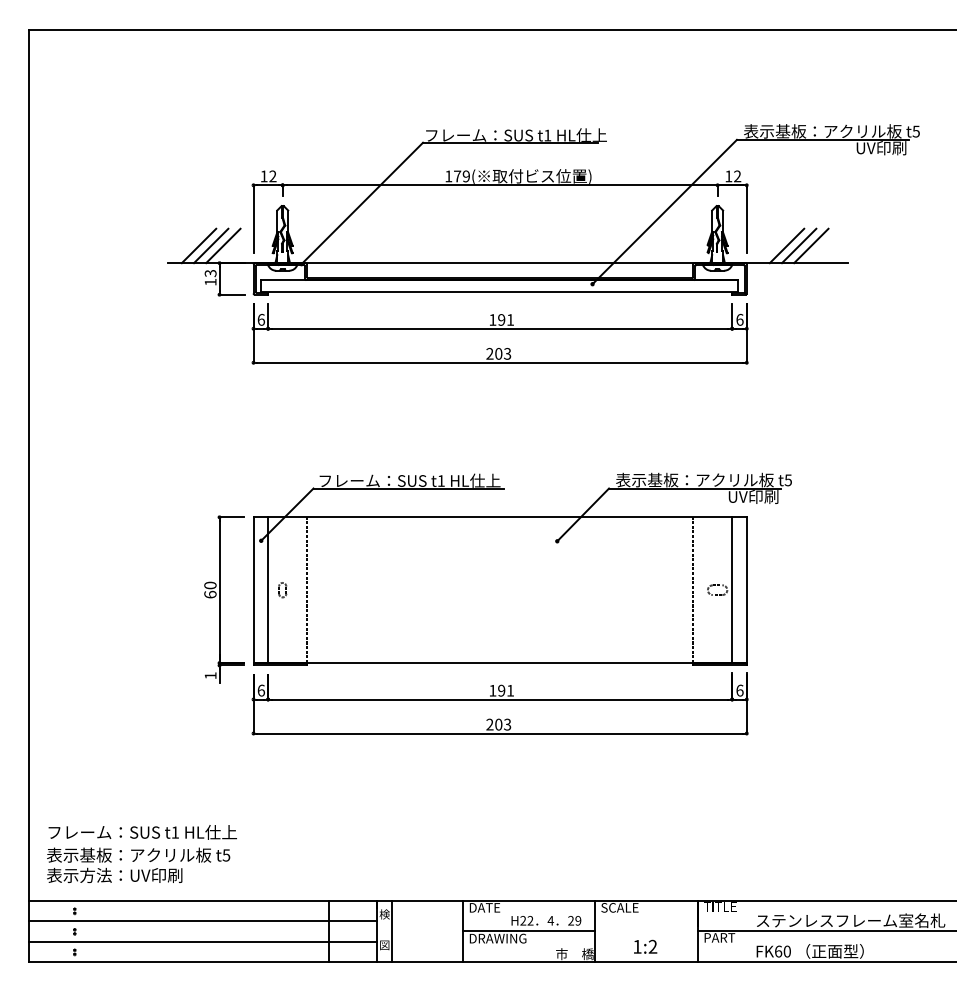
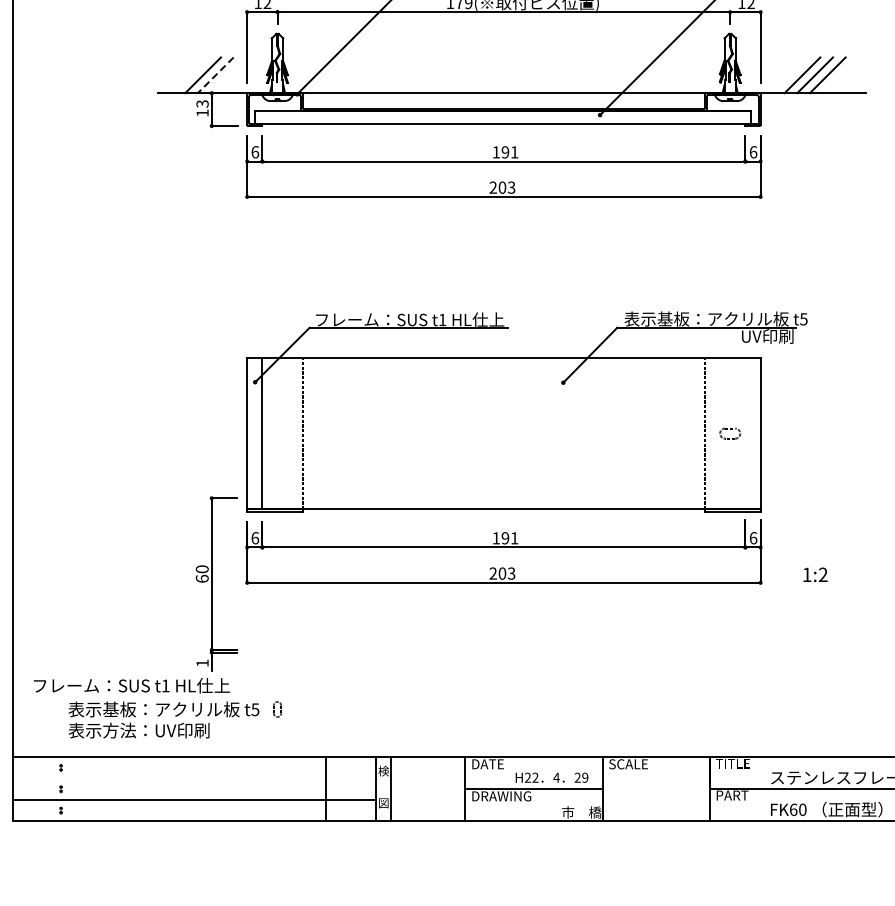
line: (198, 245) -> (189, 74), removed
line: (223, 246) -> (215, 75), solid -> dashed
part: (282, 590) -> (277, 709), moved
line: (732, 590) -> (745, 433), removed
part: (224, 599) -> (216, 583), moved
text: (138, 864) -> (163, 719), moved
line: (202, 921) -> (194, 778), removed
text: (645, 946) -> (815, 574), moved

